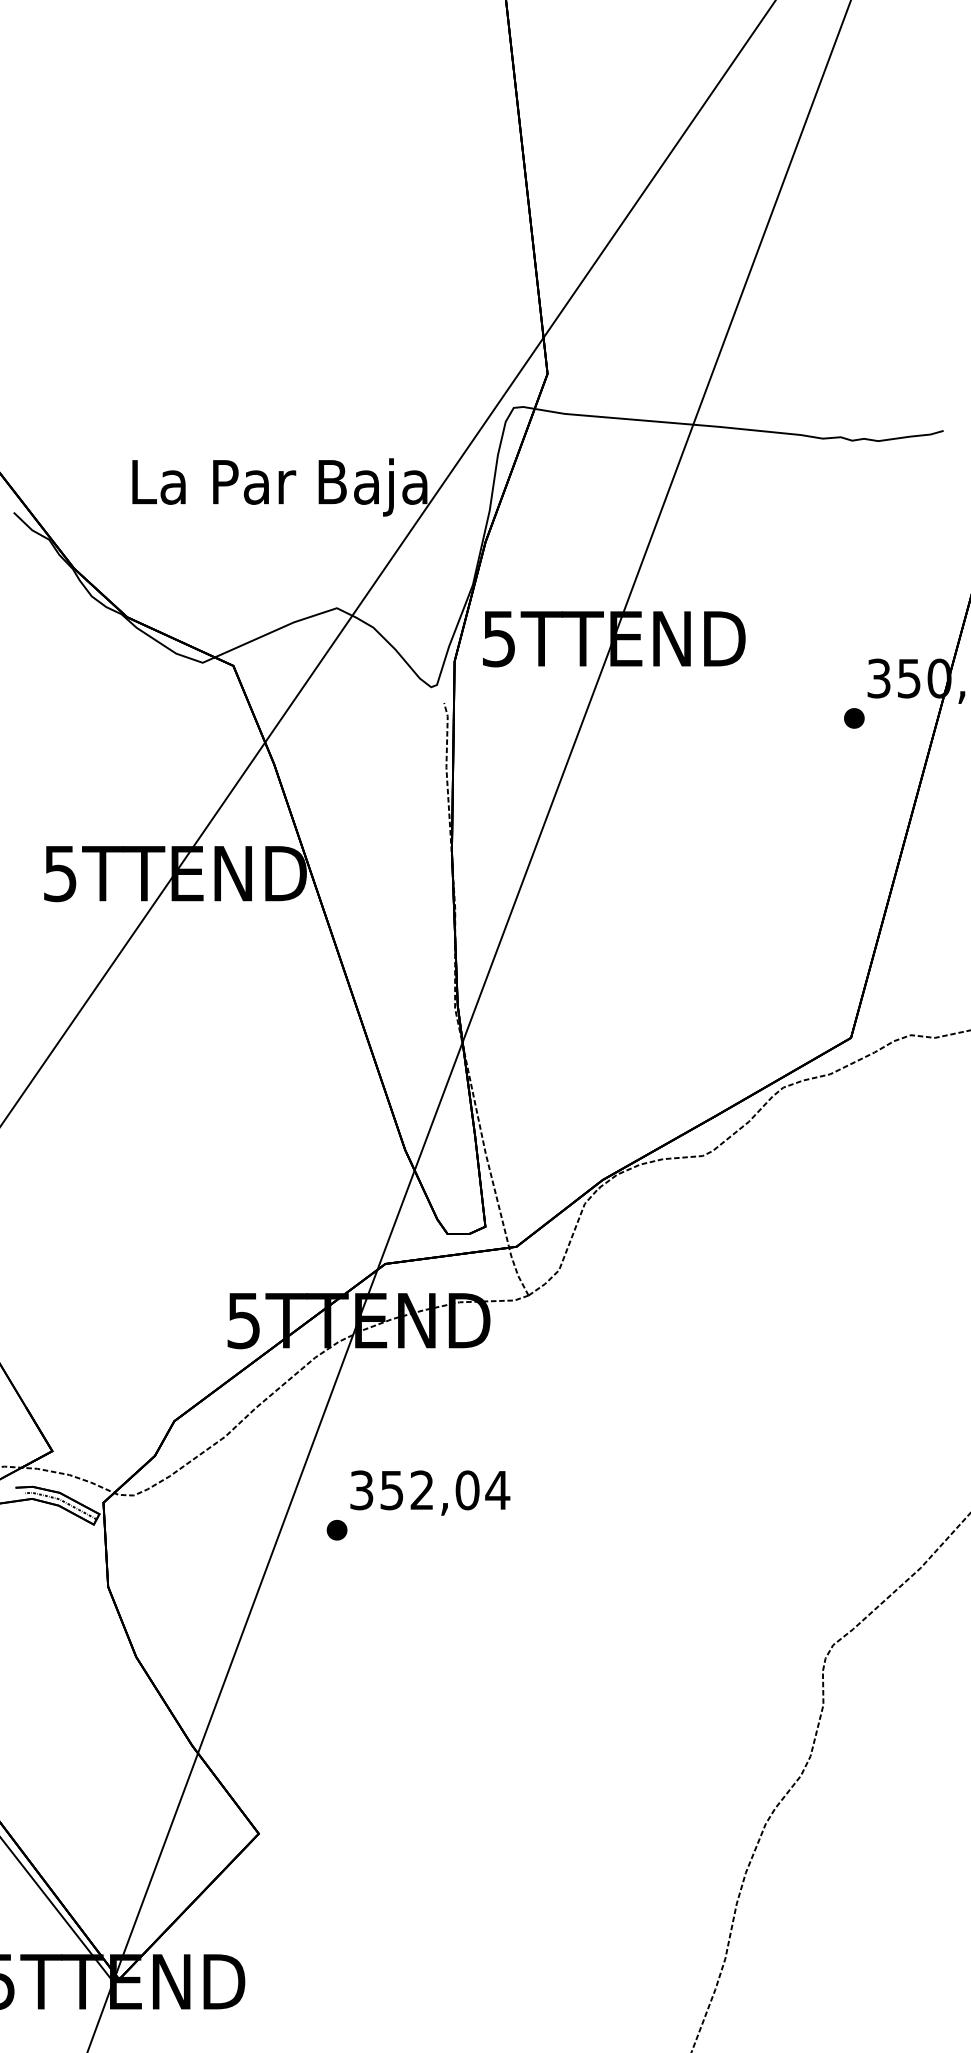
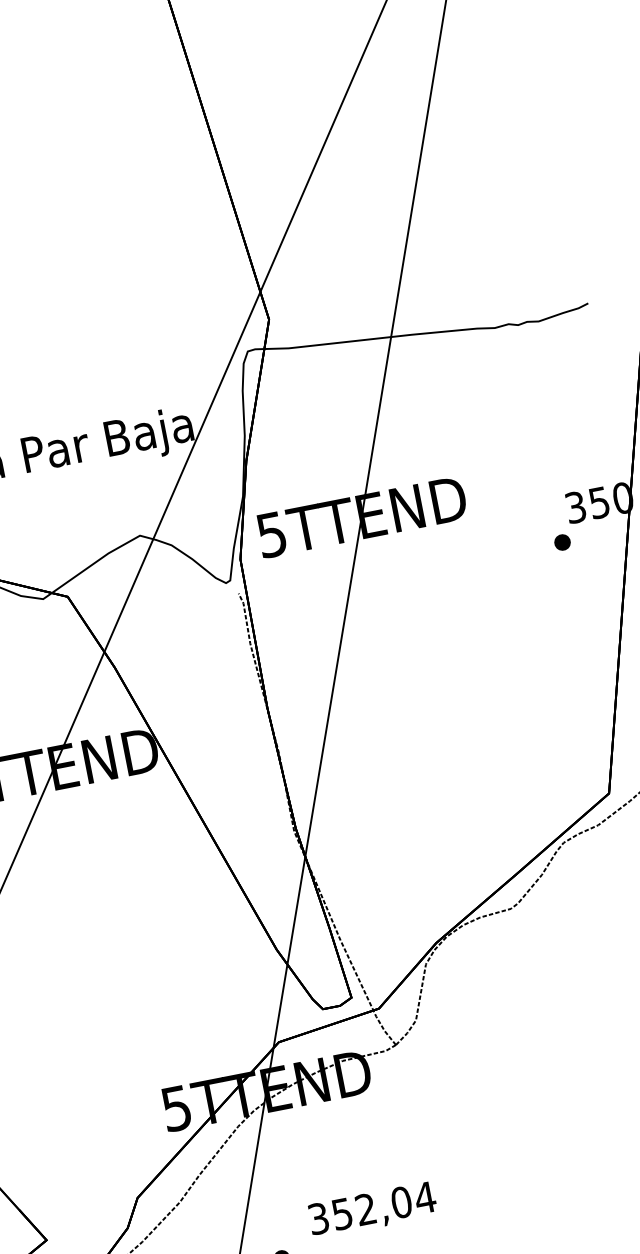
text: (430, 1492) -> (372, 1209), moved

